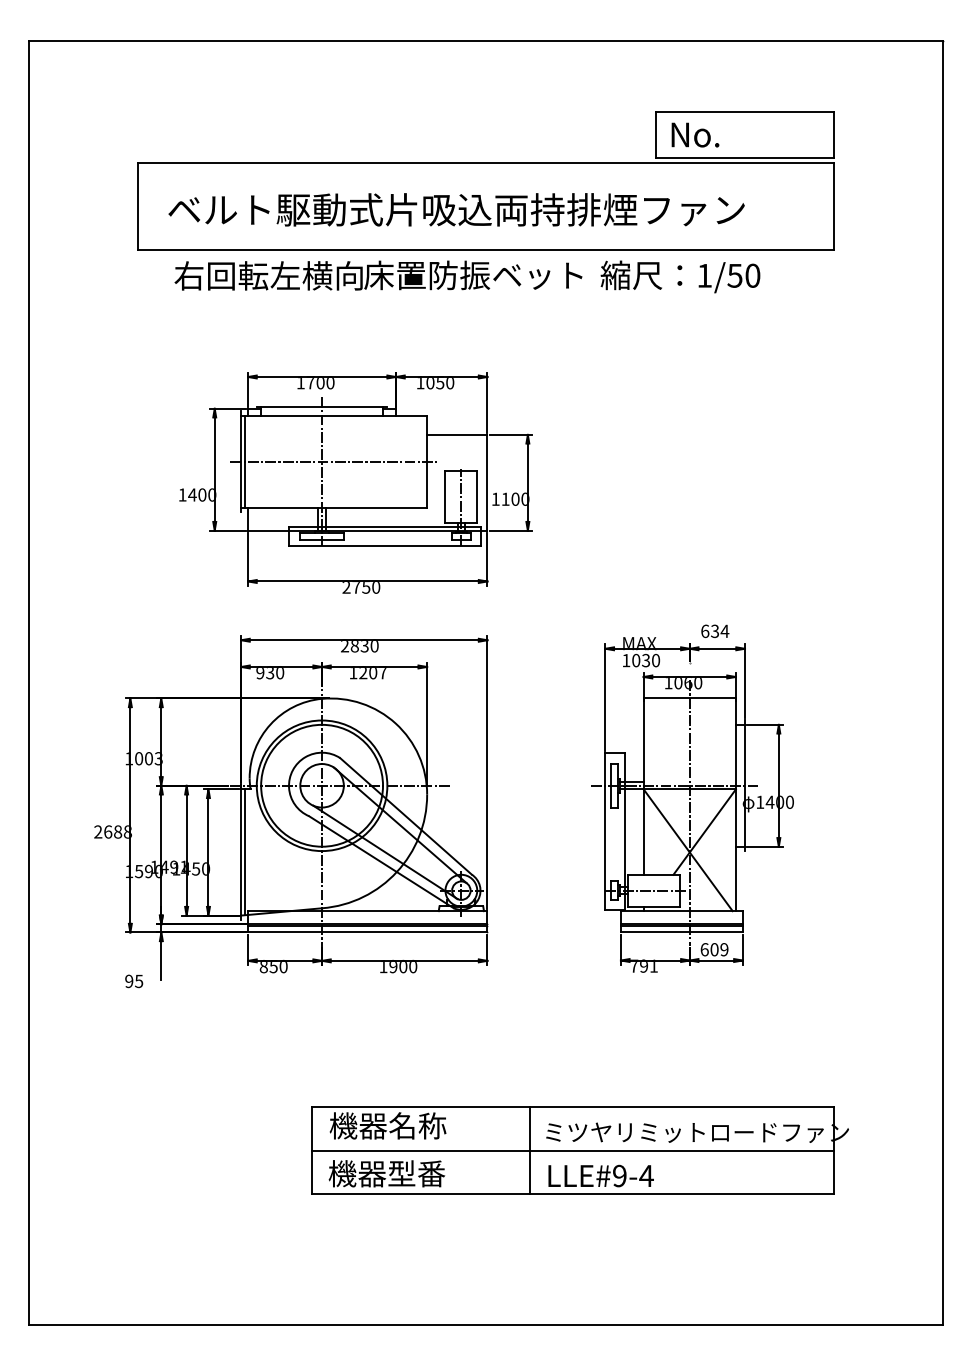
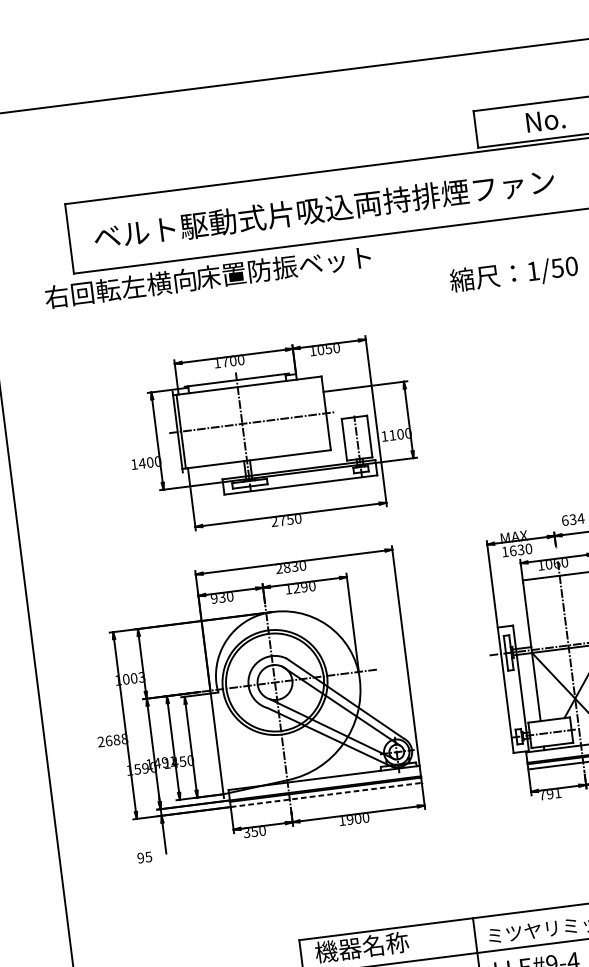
text: (695, 134) -> (545, 120), moved
text: (378, 275) -> (207, 277), moved
text: (680, 276) -> (514, 274), moved
text: (636, 660) -> (513, 550), 1030 -> 1630
text: (378, 673) -> (308, 587), 1207 -> 1290
line: (245, 852) -> (220, 743), removed
line: (367, 932) -> (326, 795), solid -> dashed
text: (263, 967) -> (246, 833), 850 -> 350

